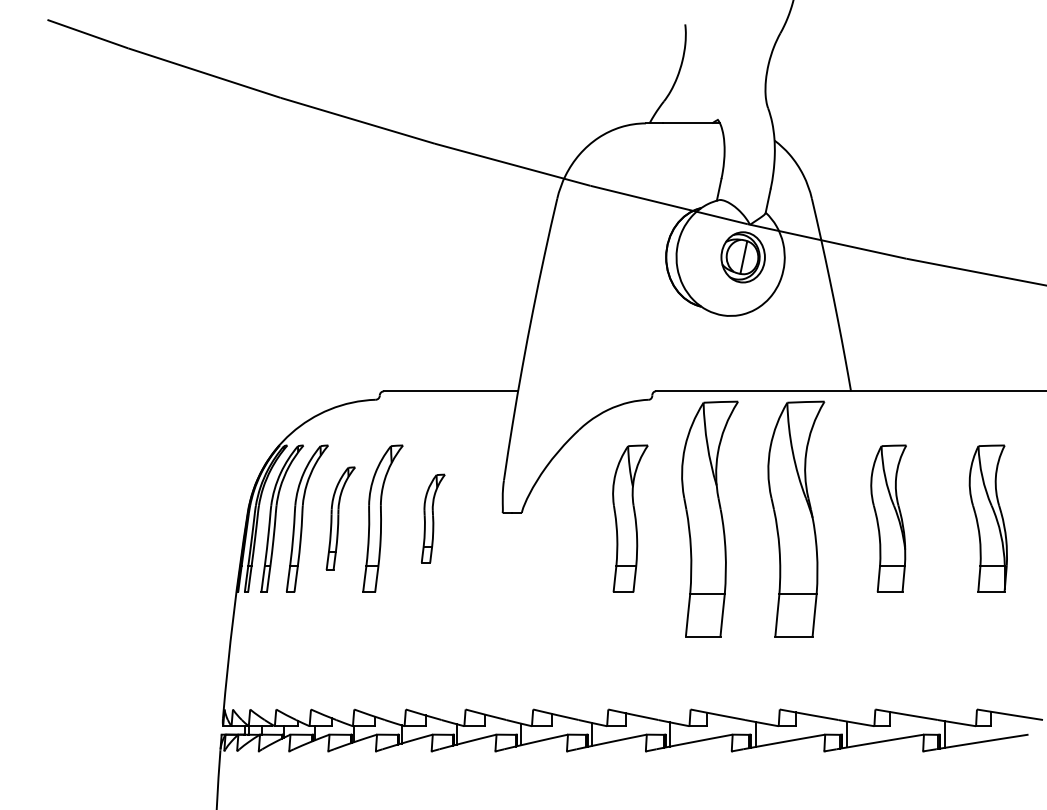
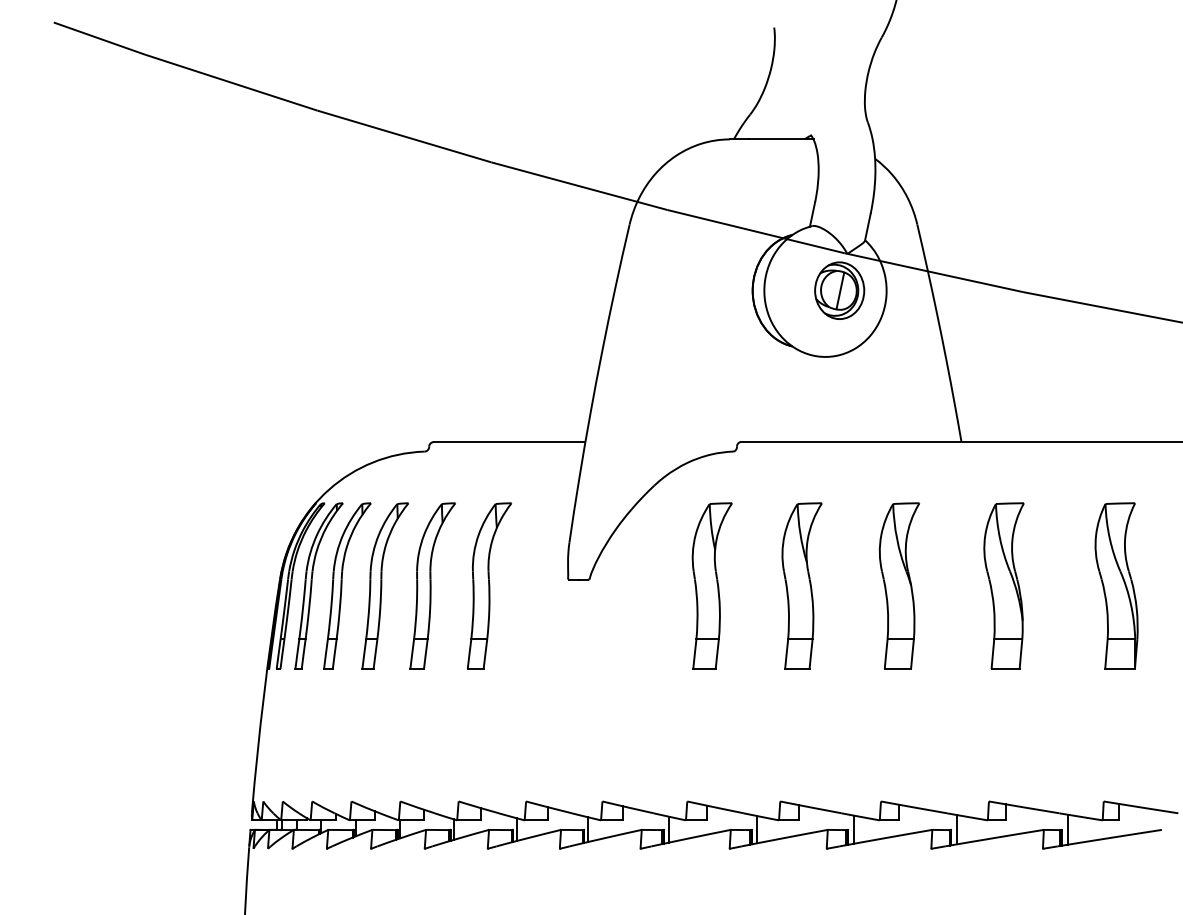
part: (340, 518) -> (384, 585), size x1.43
part: (433, 518) -> (489, 585), size x1.67
part: (709, 518) -> (801, 585), size x0.62
part: (795, 518) -> (898, 585), size x0.62

